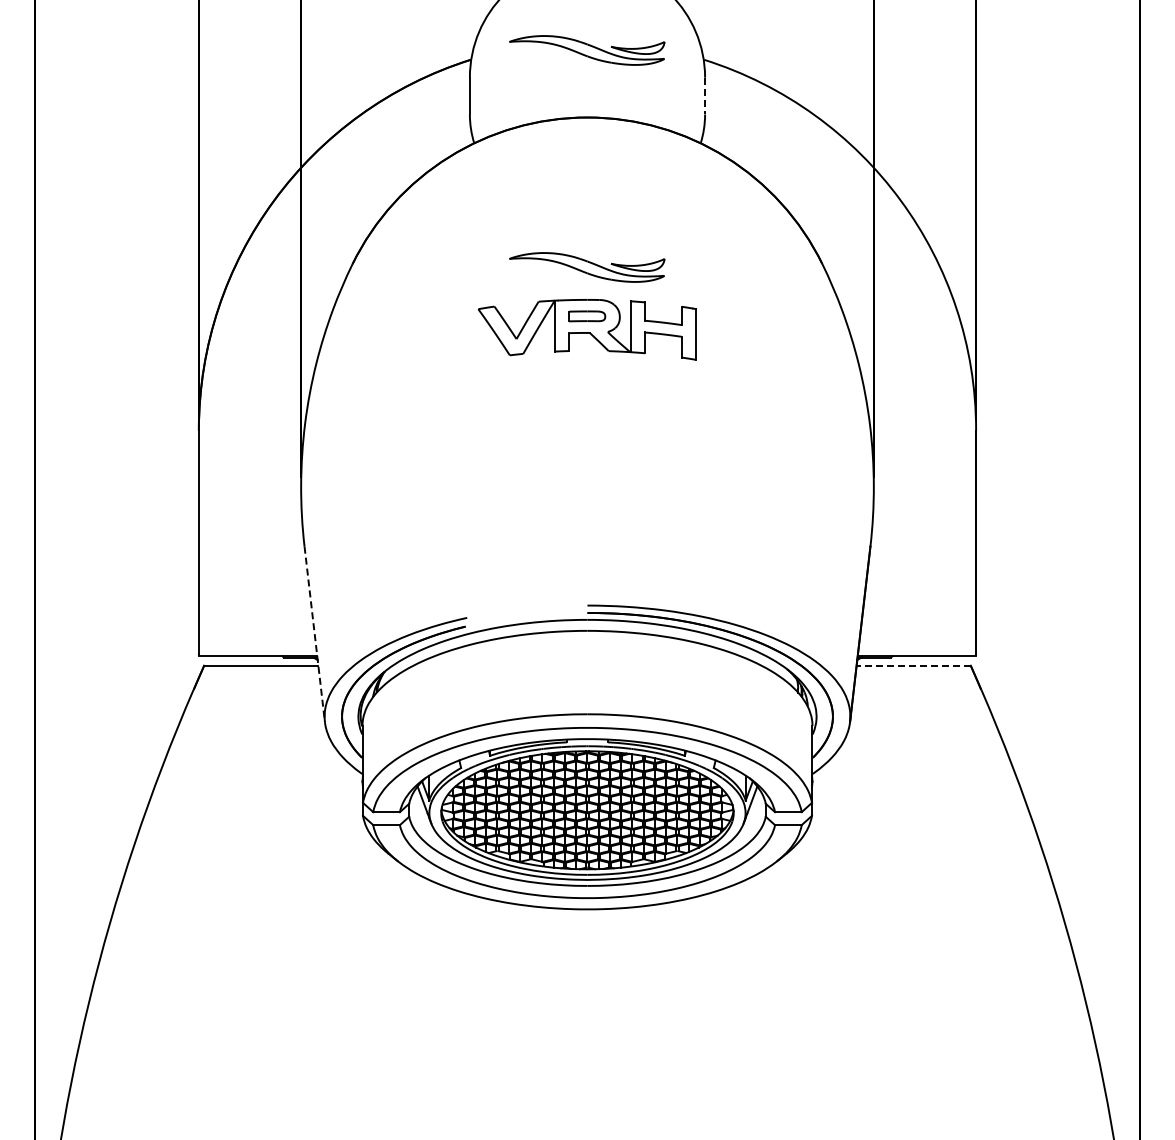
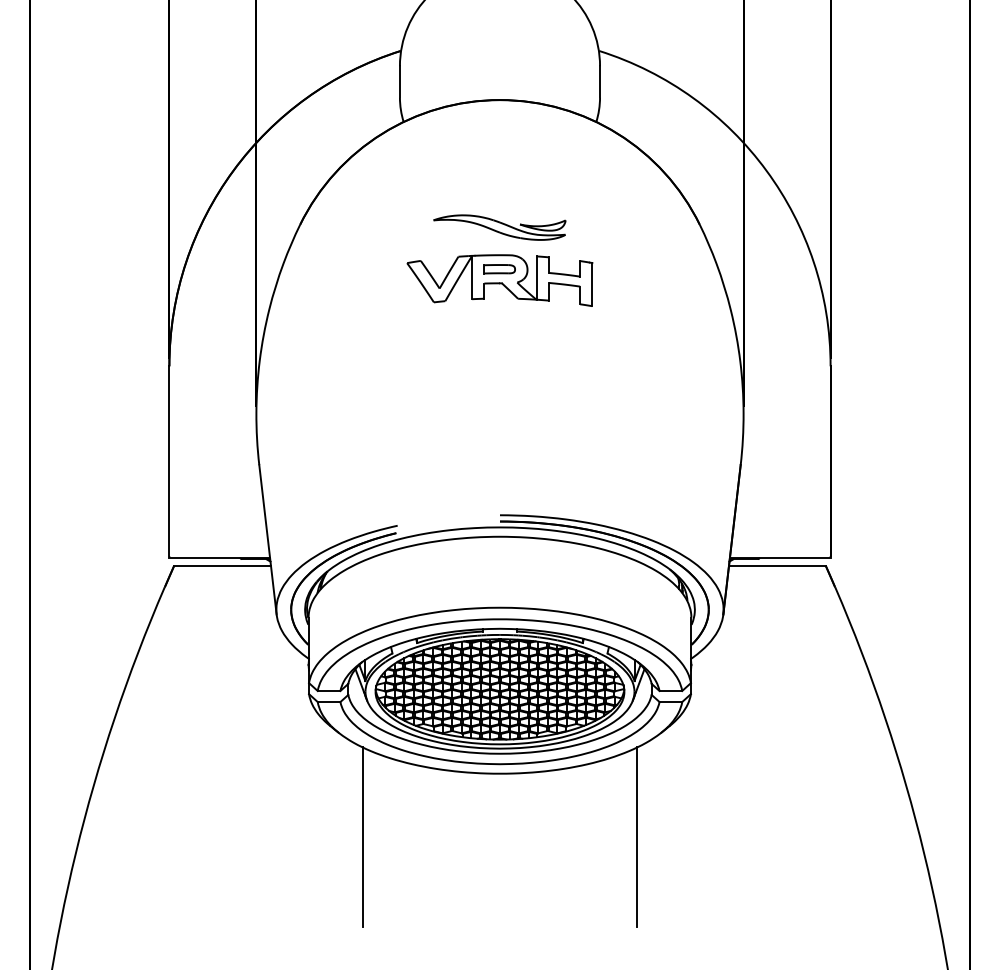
part: (587, 50) -> (500, 43), removed
line: (705, 96) -> (600, 82), dashed -> solid
line: (314, 634) -> (267, 539), dashed -> solid
line: (913, 665) -> (777, 566), dashed -> solid
line: (425, 983) -> (362, 836), added
line: (749, 983) -> (637, 836), added

